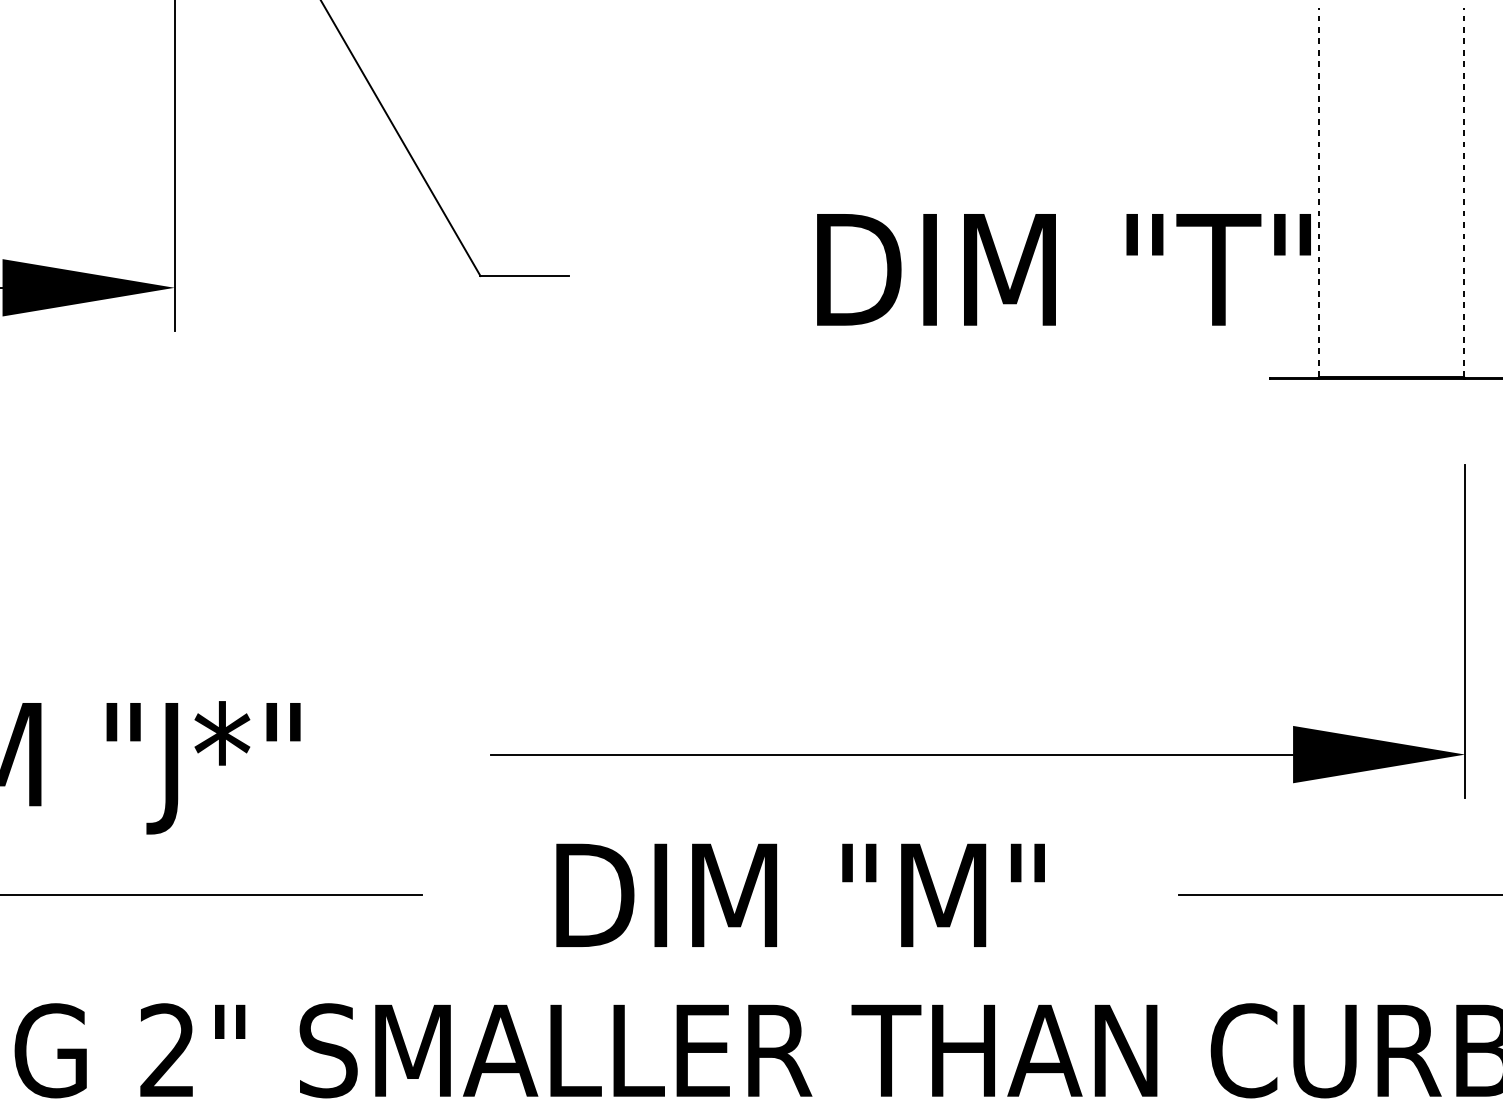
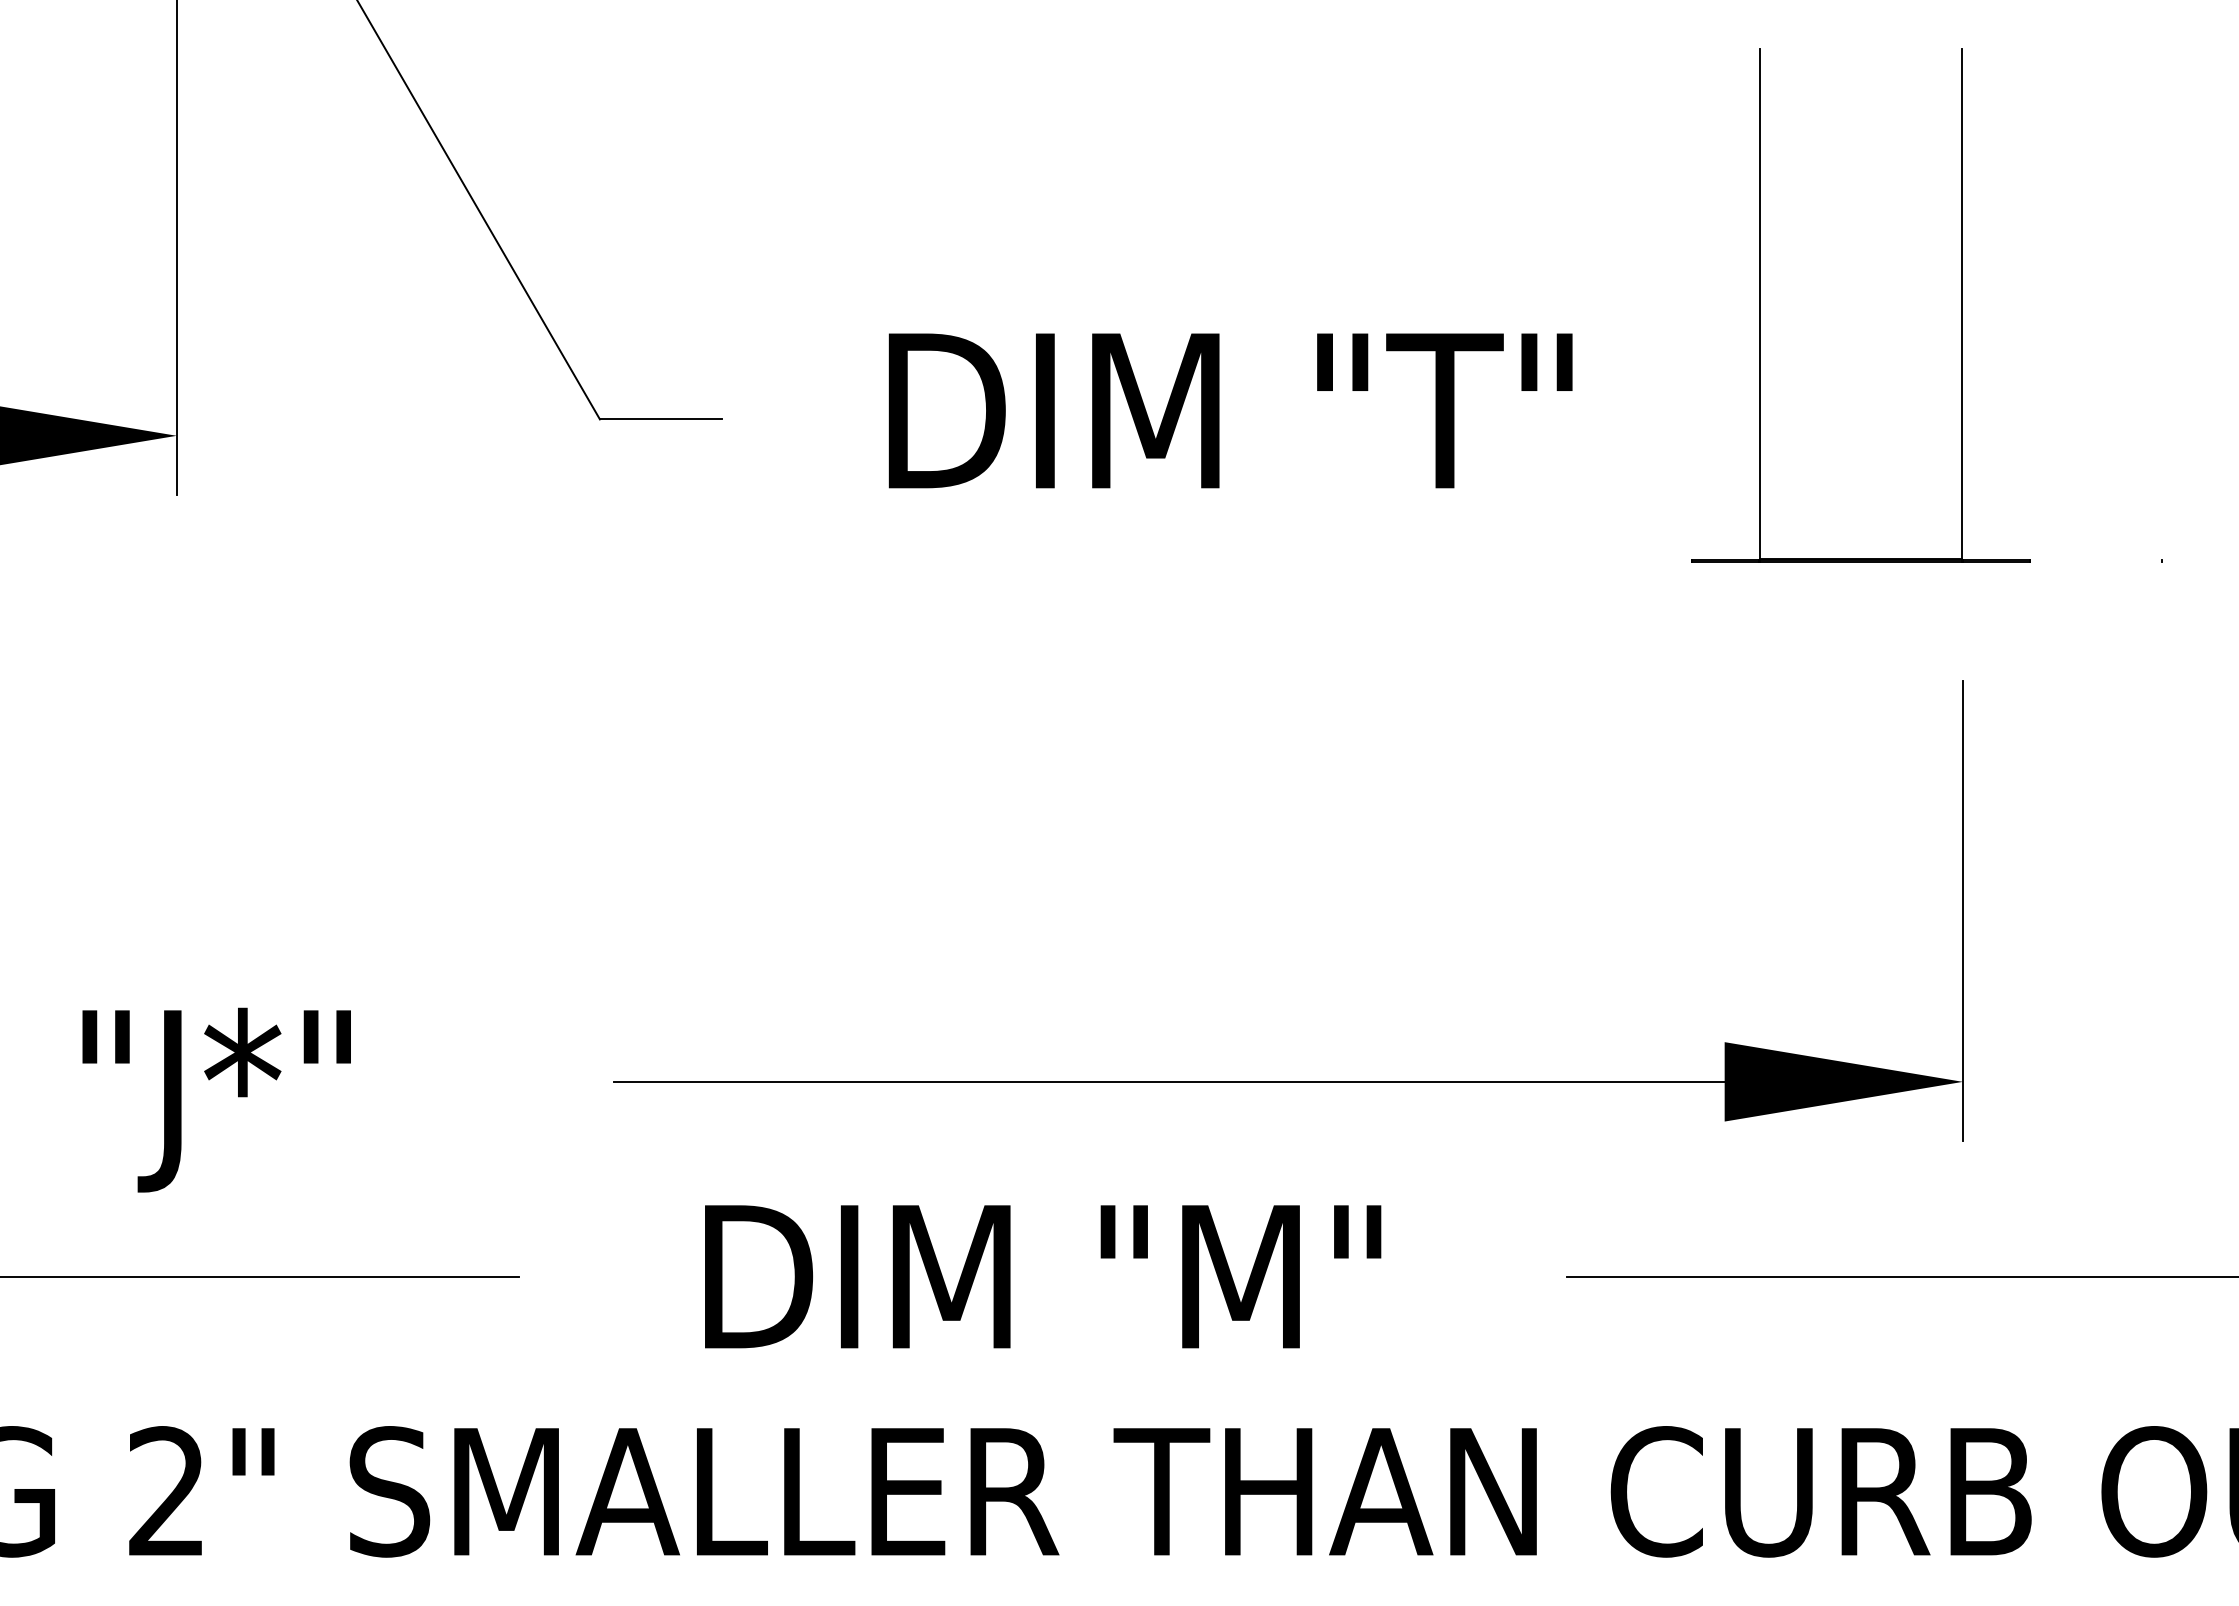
line: (1318, 192) -> (1760, 303), dashed -> solid
line: (1464, 192) -> (1961, 303), dashed -> solid
text: (1063, 269) -> (1230, 410), moved

